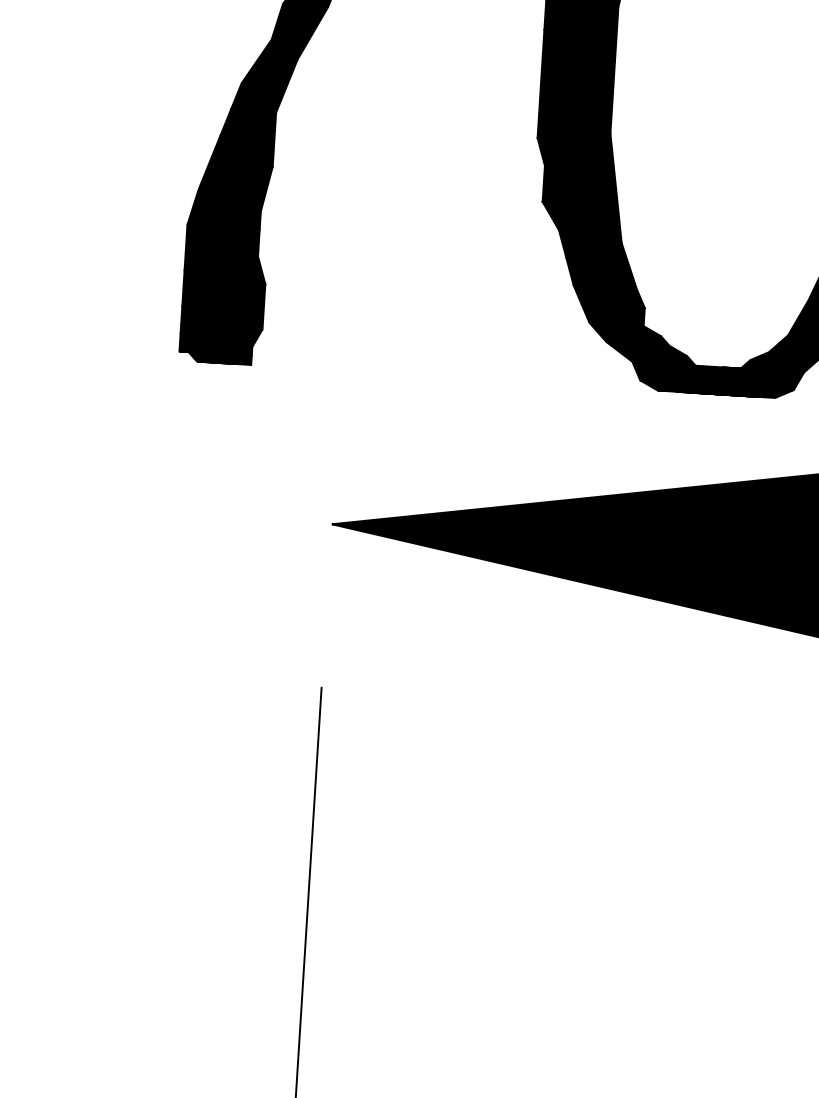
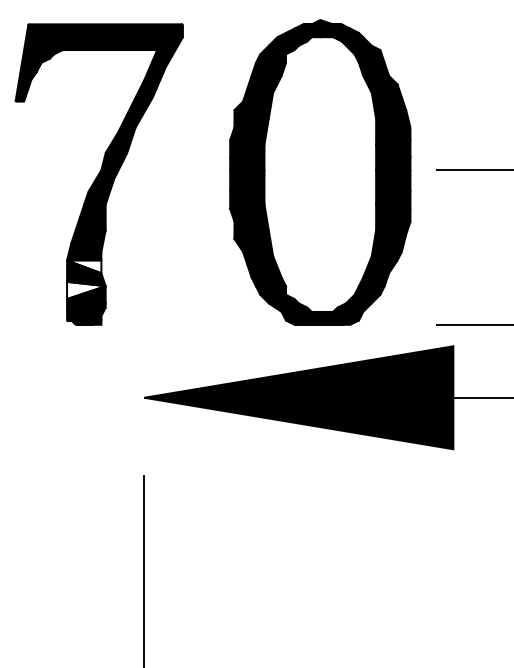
fill: (223, 240) -> (84, 266), removed
fill: (224, 290) -> (86, 290), removed

